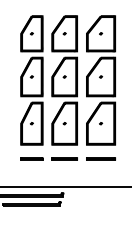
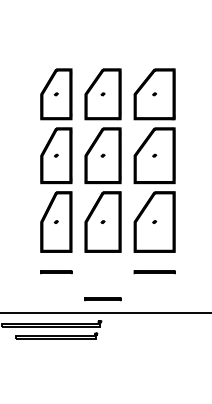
line: (64, 159) -> (102, 299), moved

